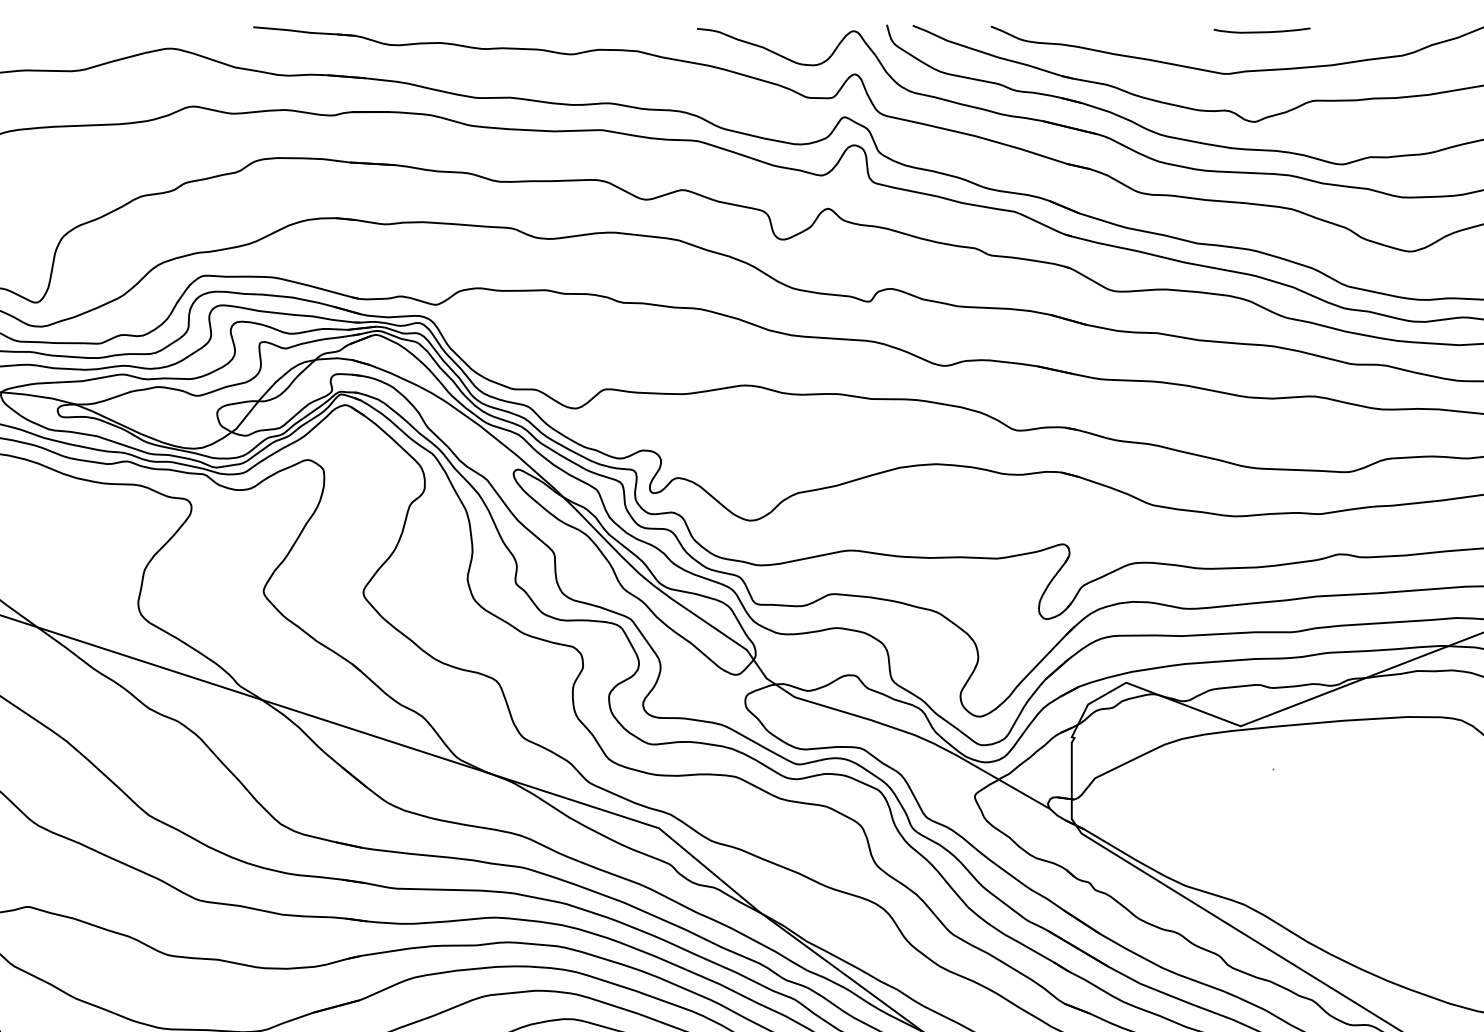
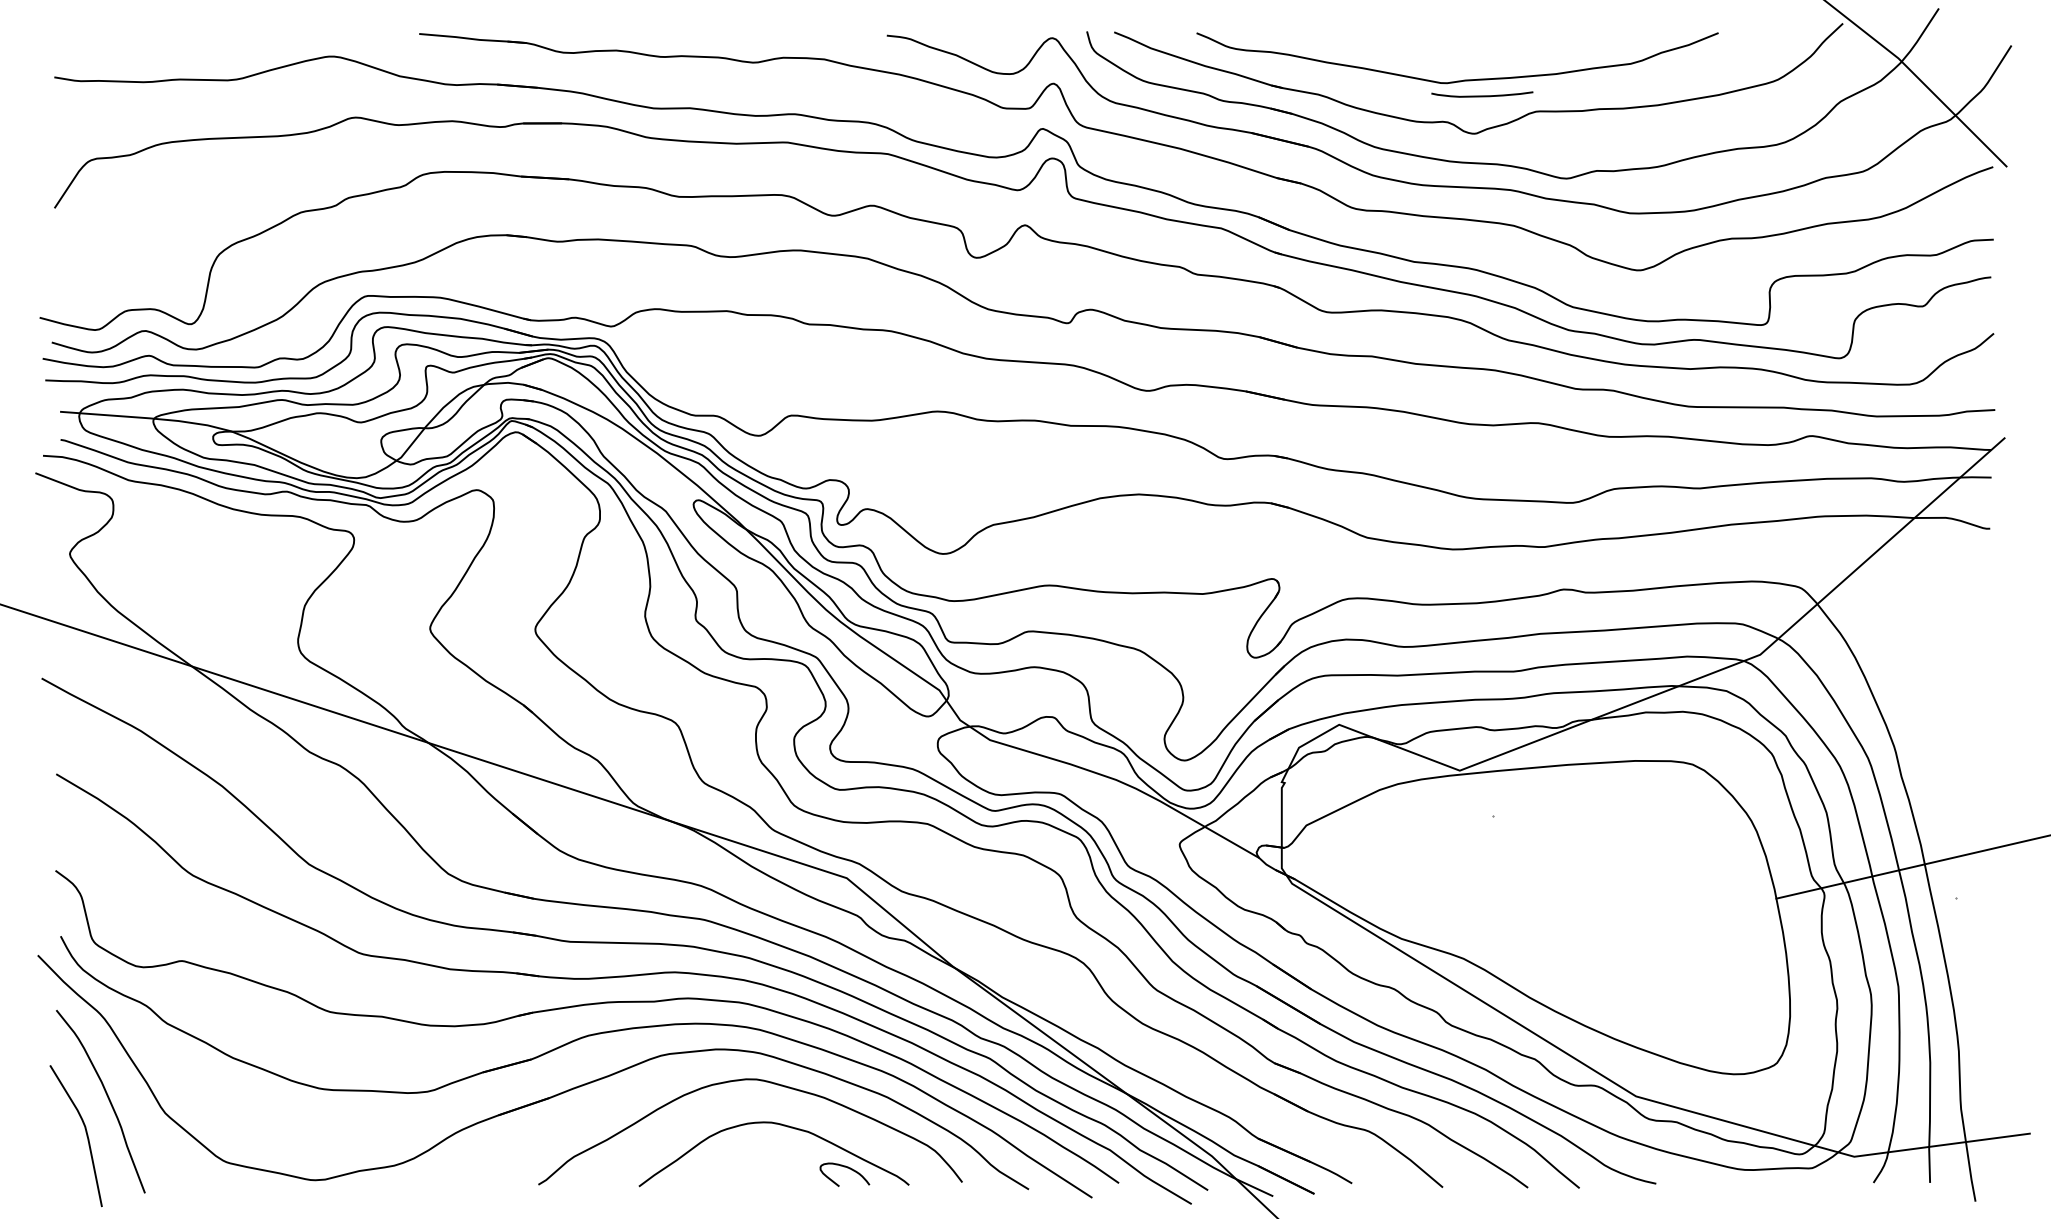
curve: (1262, 31) -> (1482, 95), moved

